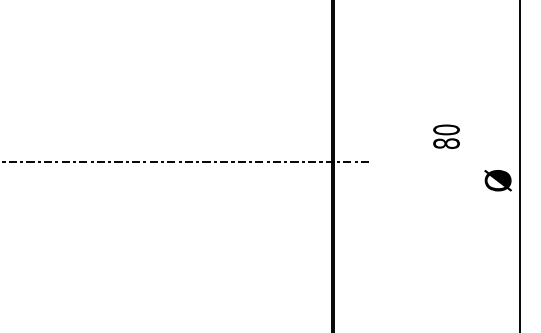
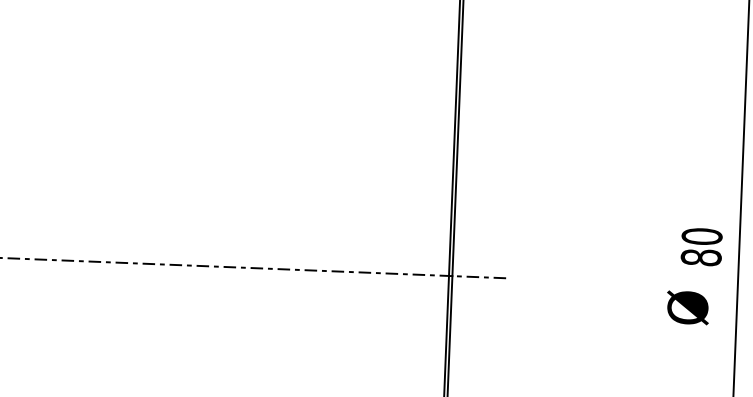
text: (446, 136) -> (701, 246), moved
text: (497, 180) -> (686, 307), moved

